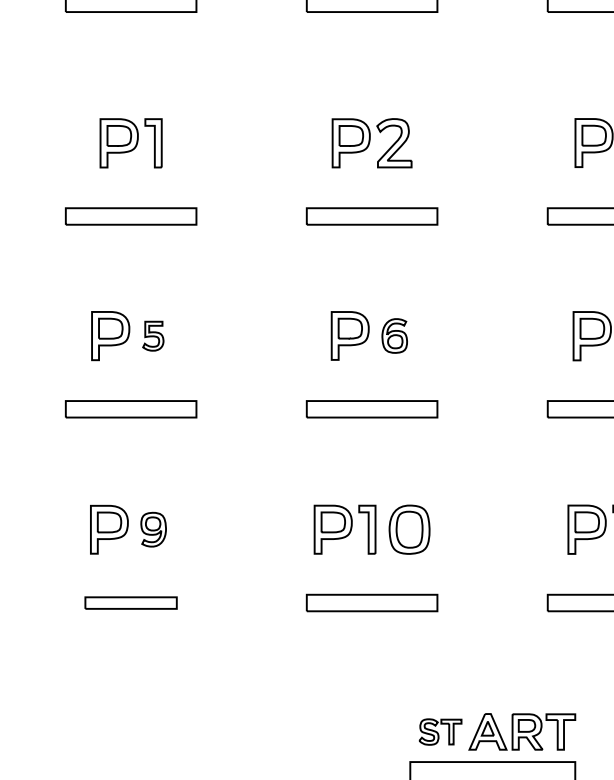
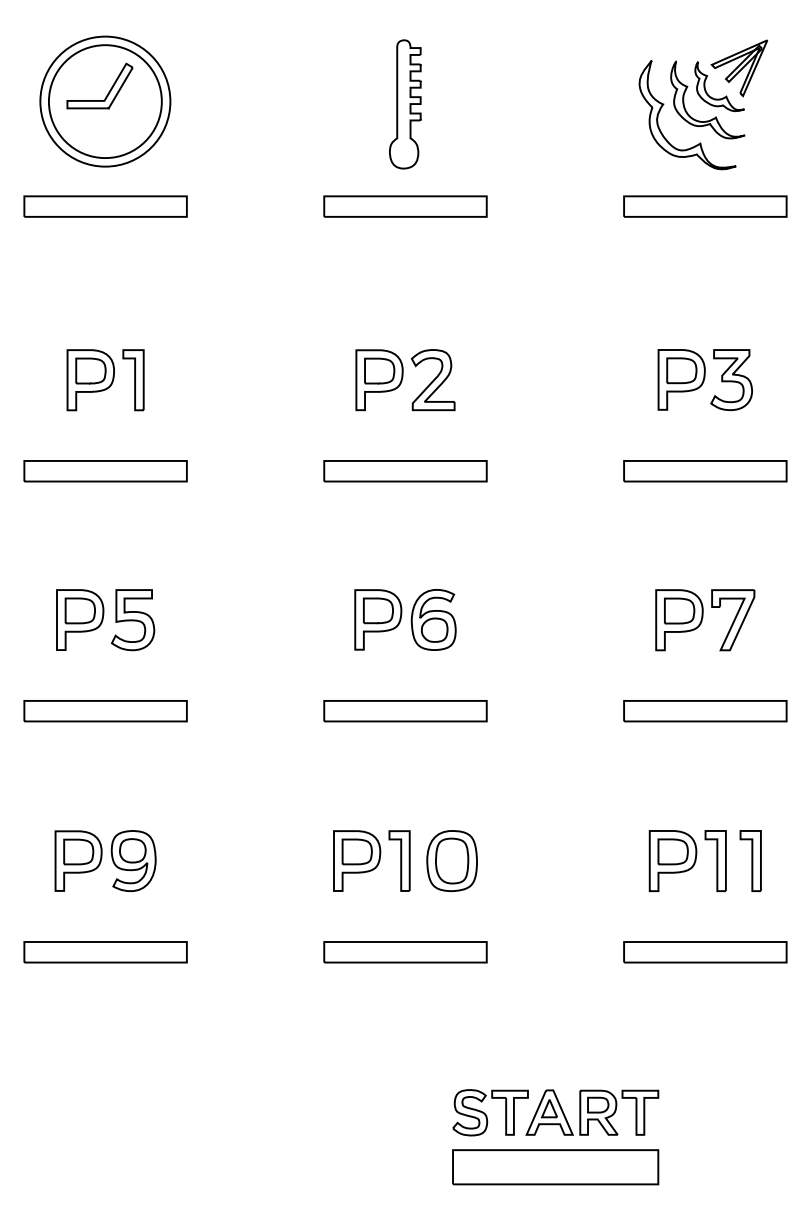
part: (394, 335) -> (433, 619), size x1.43
part: (153, 336) -> (133, 620), size x1.67
part: (153, 529) -> (133, 860), size x1.43
part: (131, 603) -> (105, 952), size x1.43
part: (440, 731) -> (490, 1112), size x1.43

